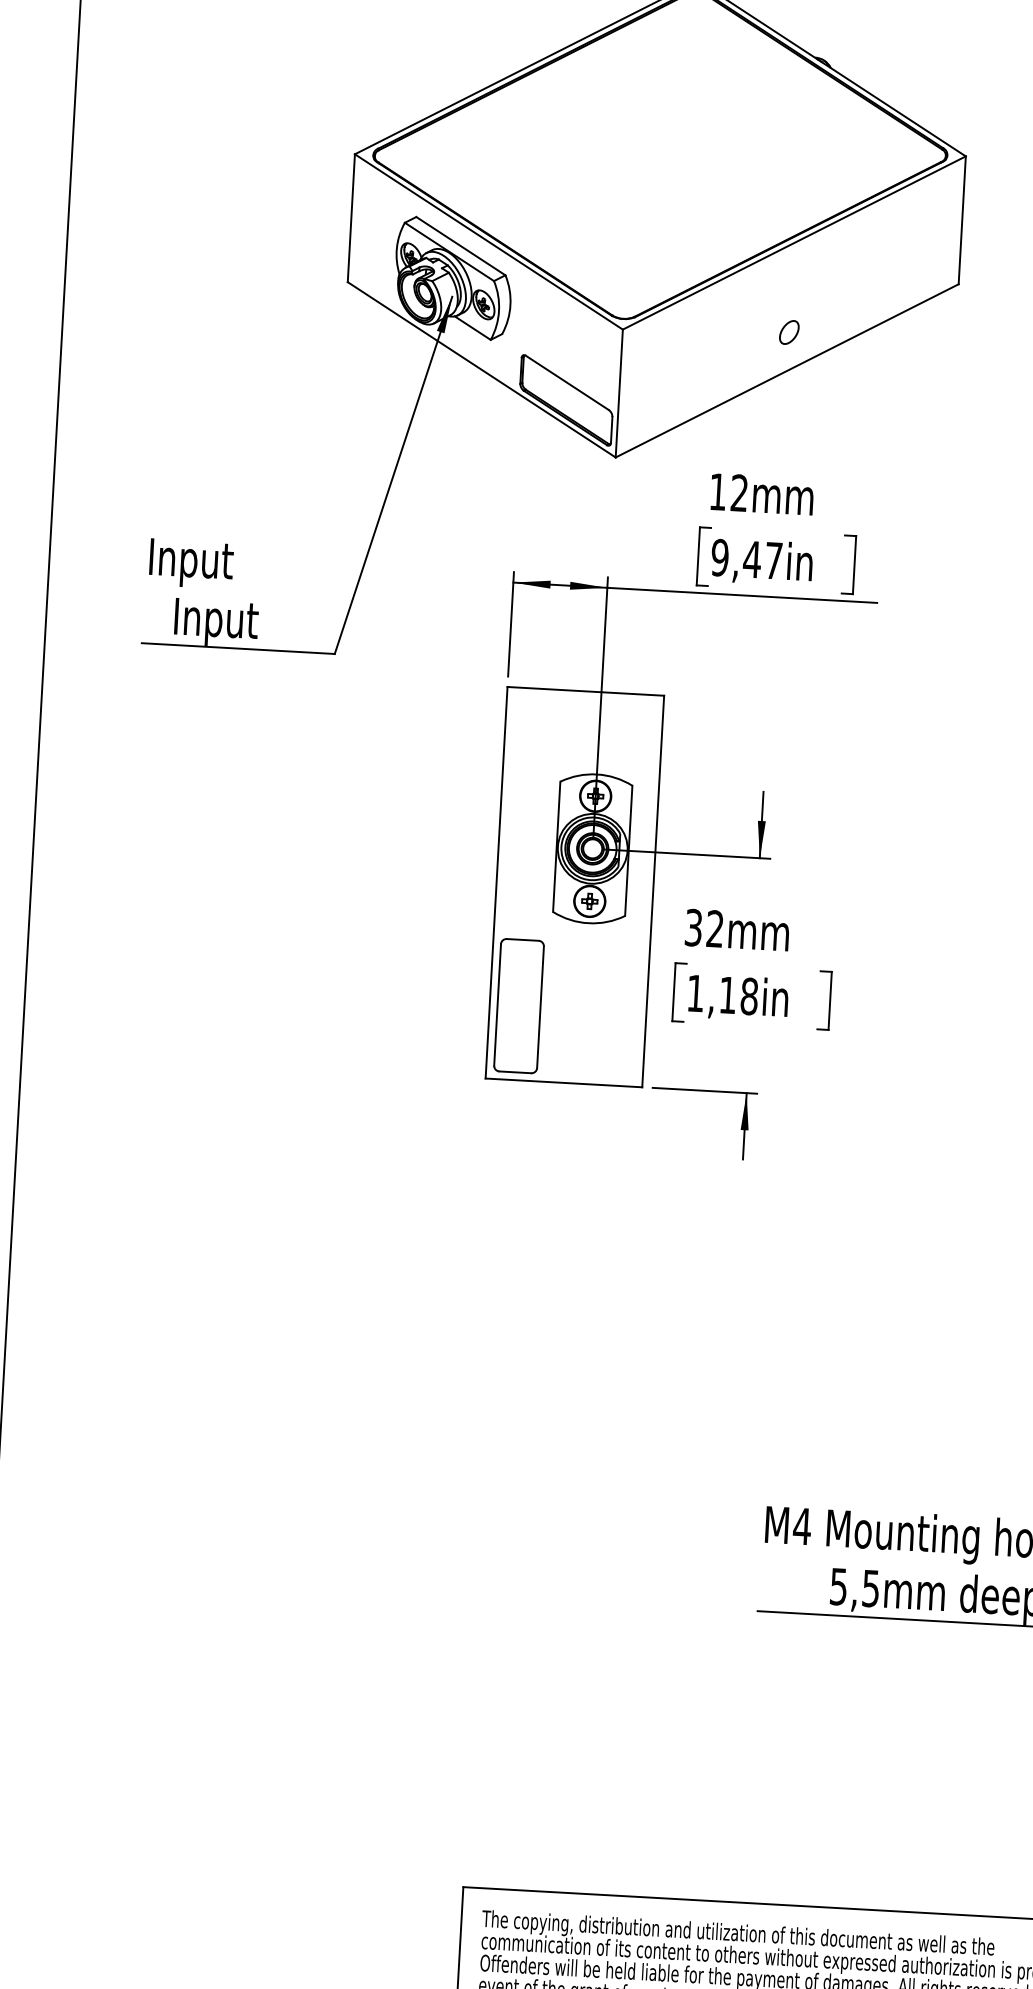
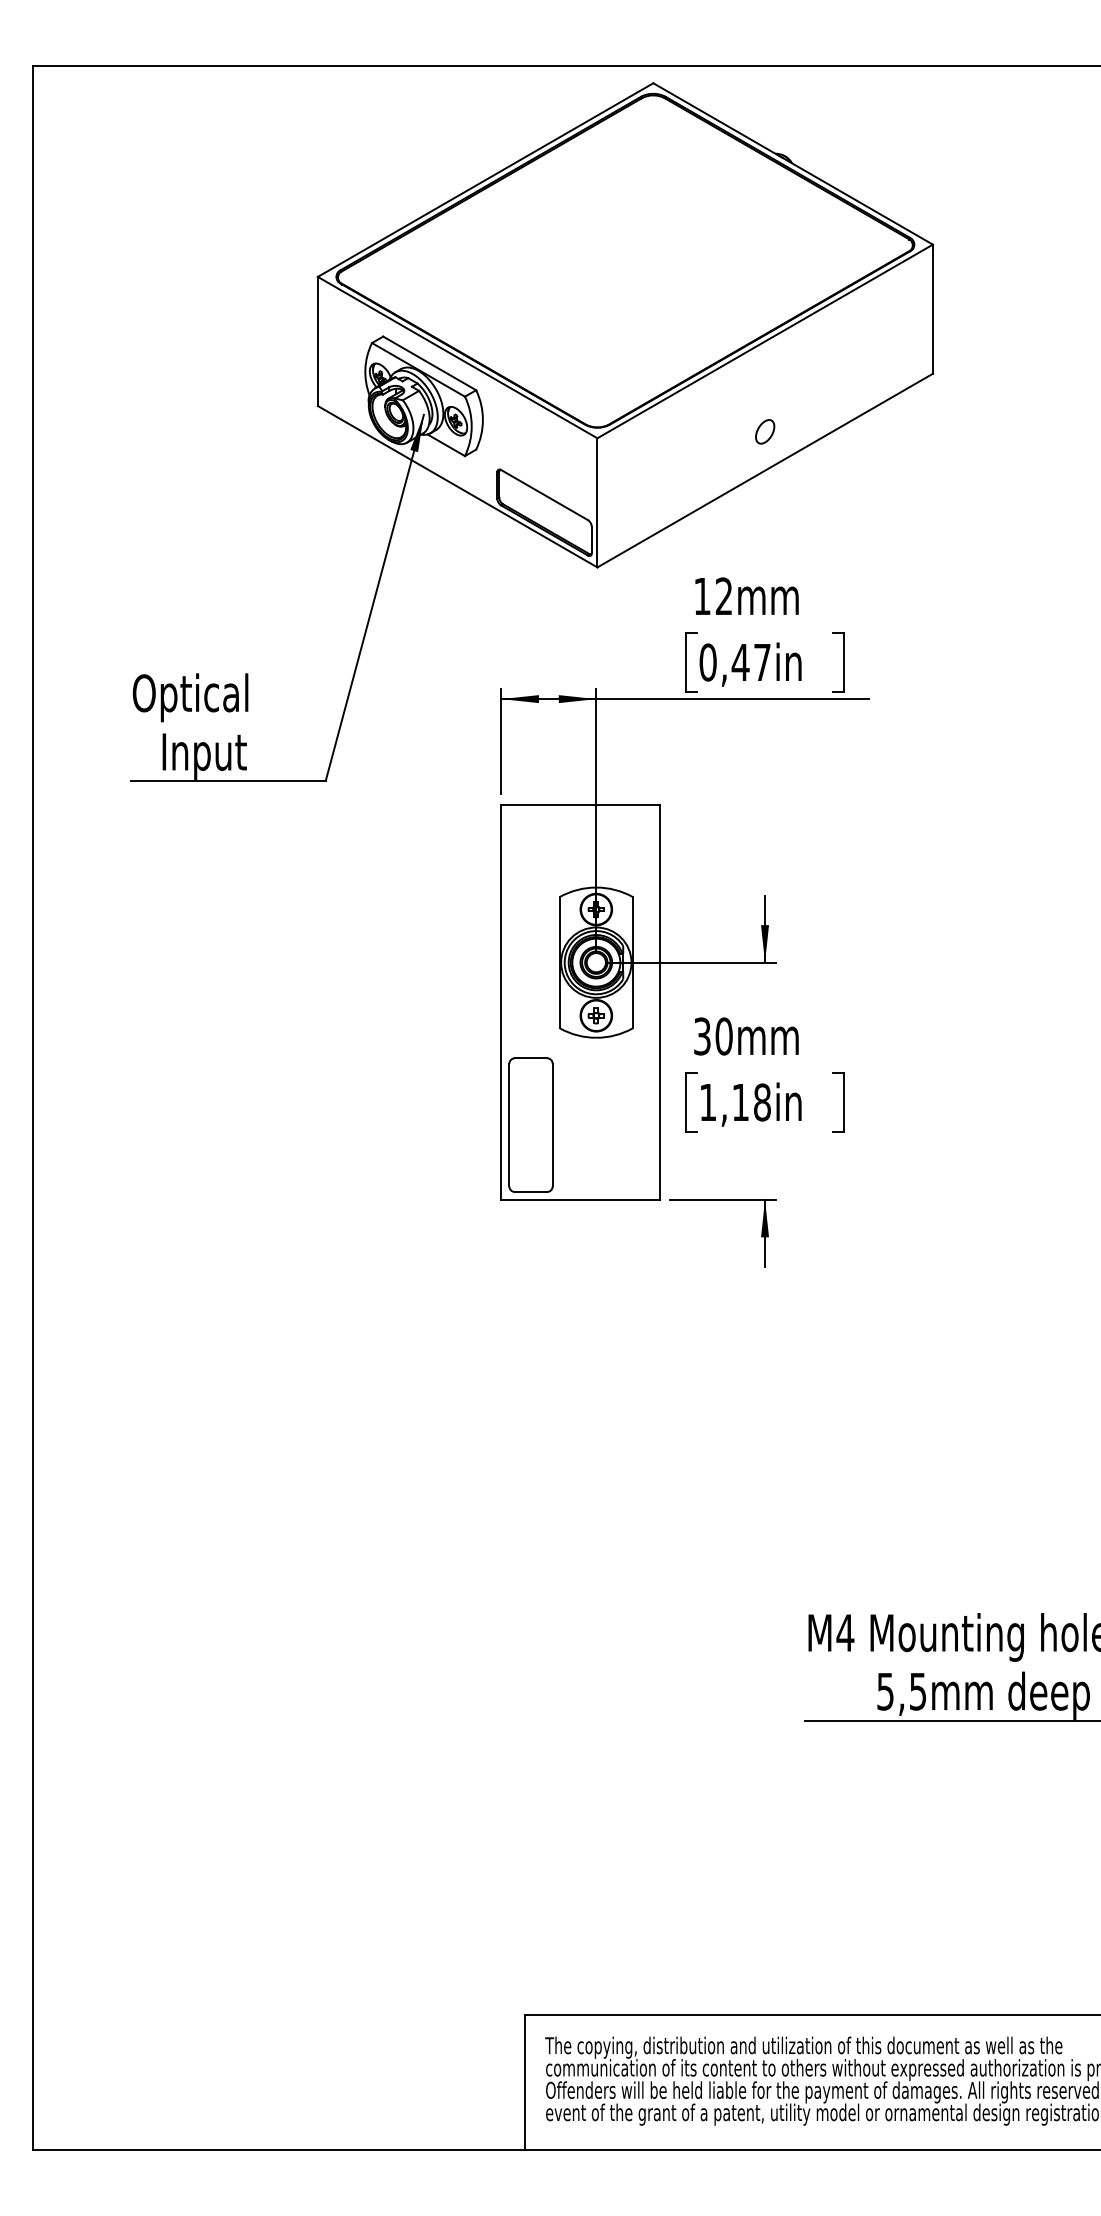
text: (719, 557) -> (707, 662), 9,47in -> 0,47in
text: (205, 563) -> (190, 697), Input -> Optical
text: (714, 929) -> (723, 1036), 32mm -> 30mm

